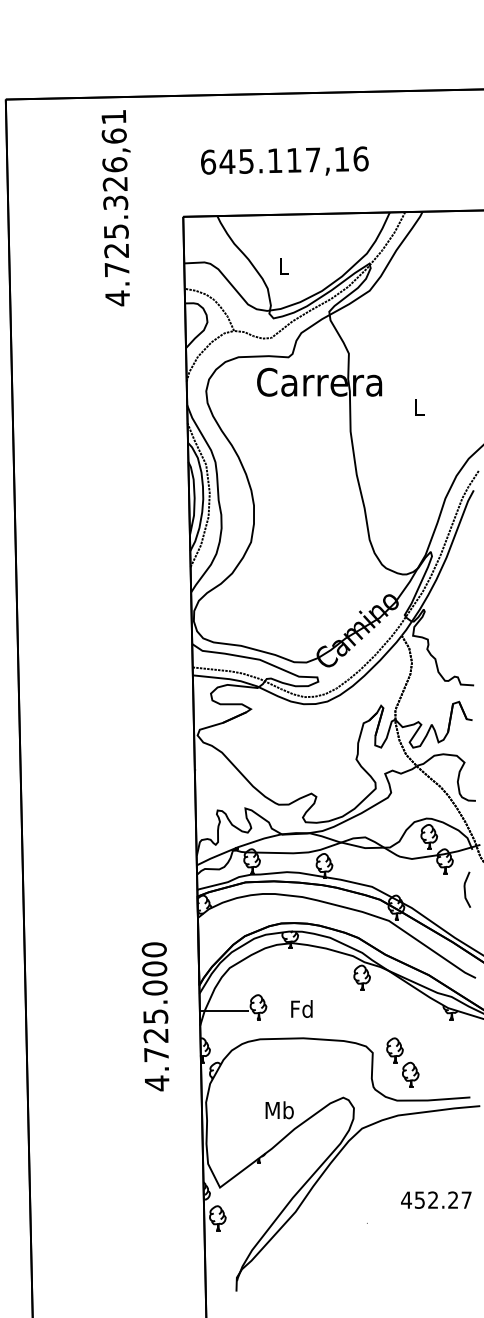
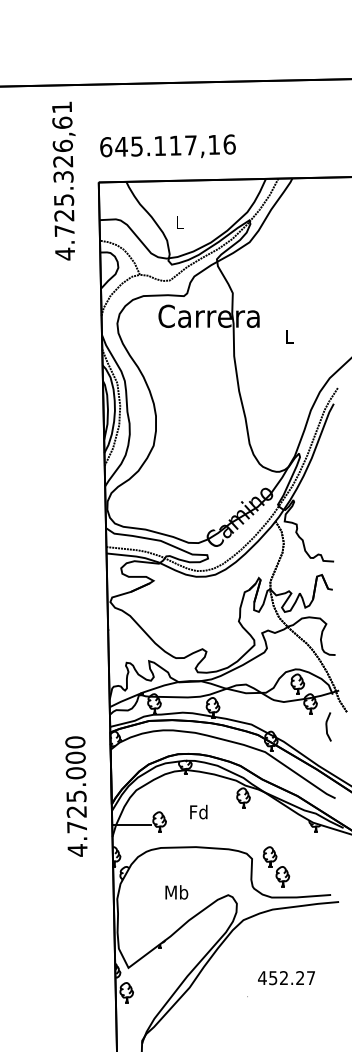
text: (284, 160) -> (167, 145), moved
text: (115, 208) -> (63, 181), moved
text: (301, 1008) -> (198, 811), moved
text: (155, 1016) -> (76, 796), moved
text: (279, 1110) -> (176, 892), moved
text: (436, 1199) -> (286, 977), moved

